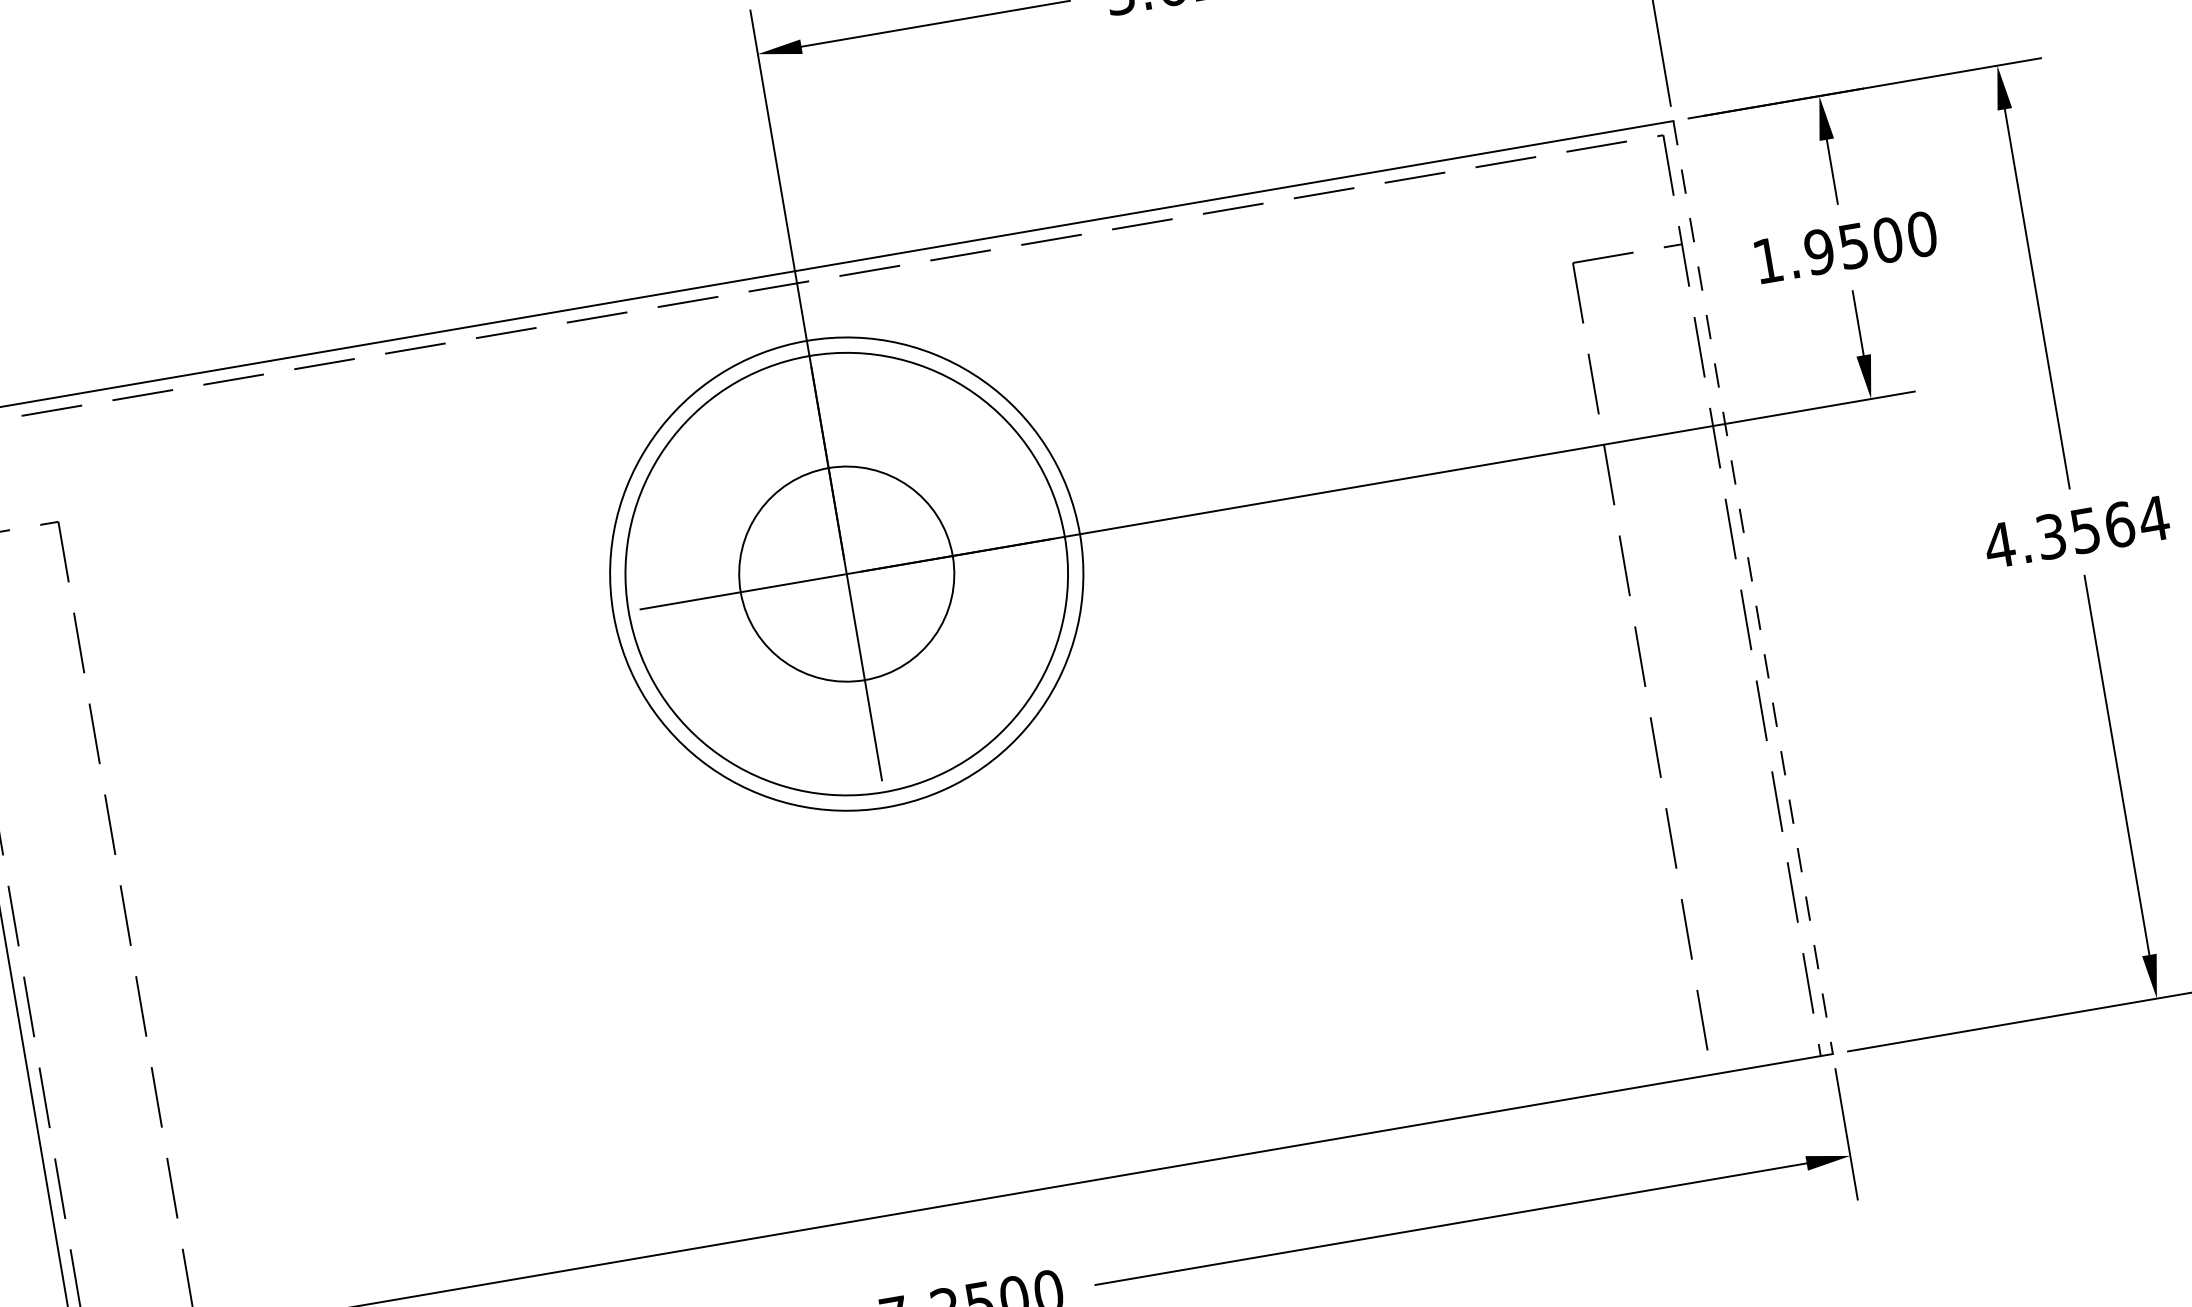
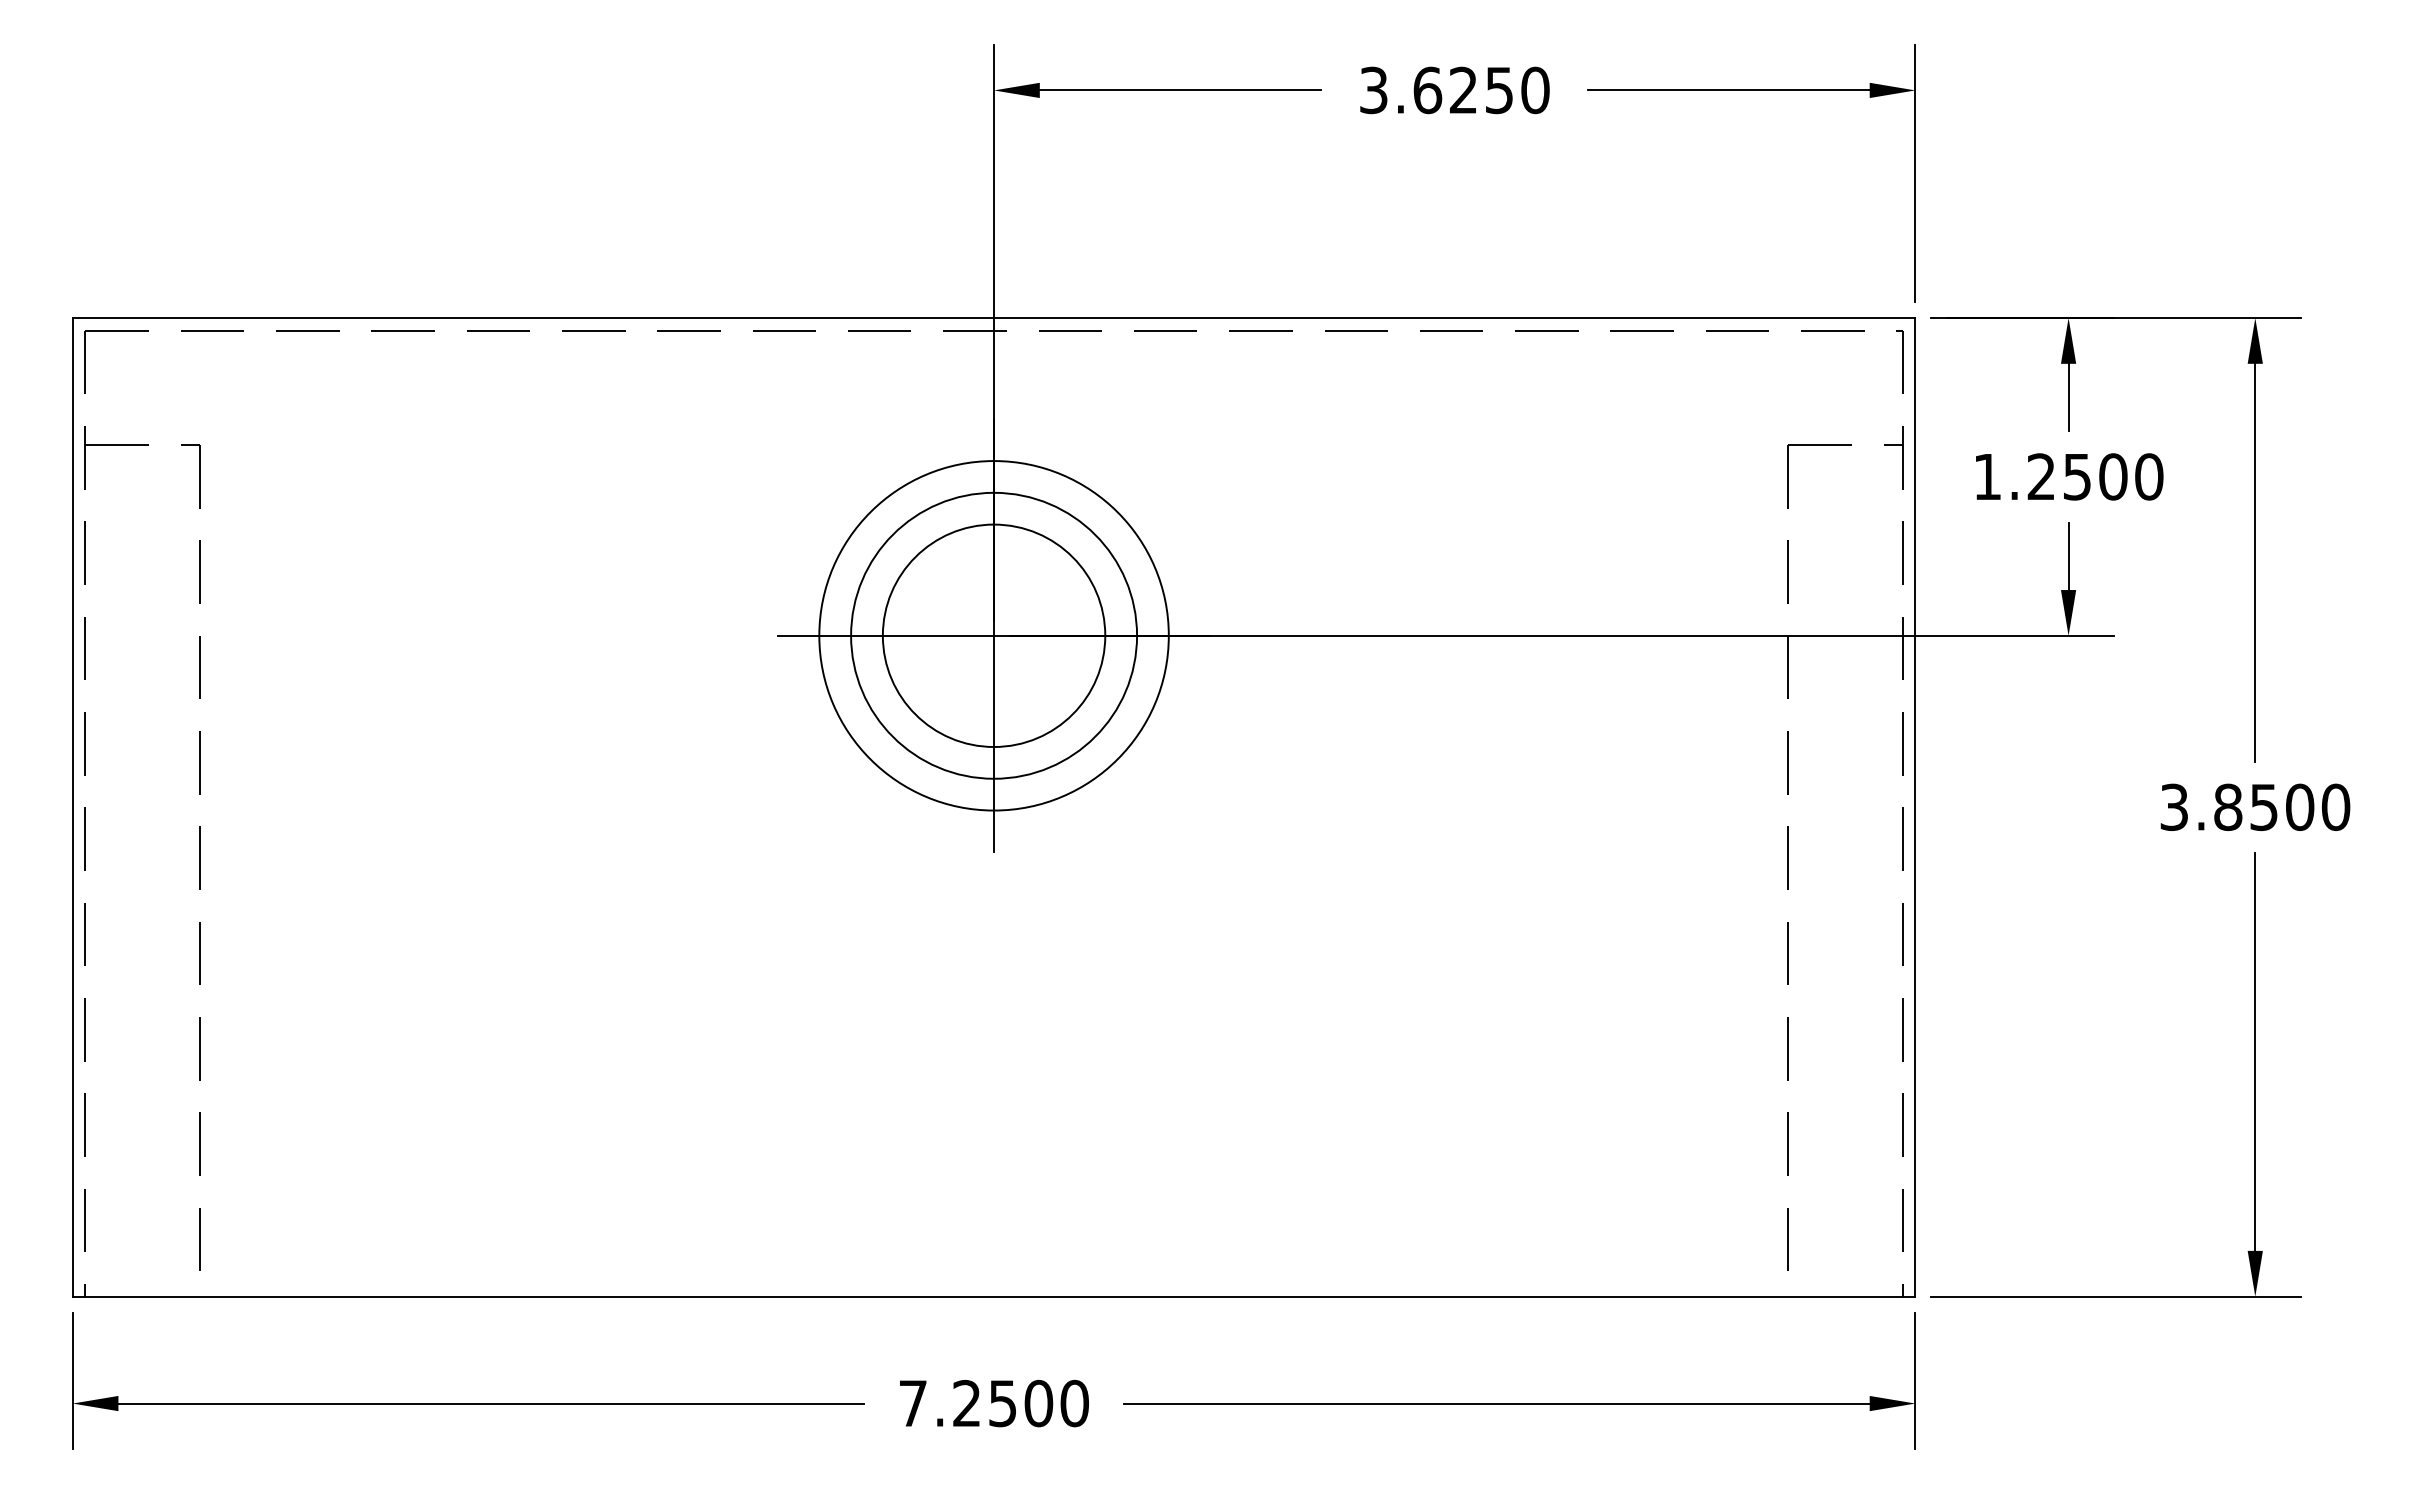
text: (1819, 251) -> (2041, 476), 1.9500 -> 1.2500
text: (2076, 532) -> (2254, 807), 4.3564 -> 3.8500
circle: (846, 573) -> (993, 635), size x0.71
circle: (847, 573) -> (994, 635), size x0.62
line: (1753, 587) -> (1915, 807), dashed -> solid

